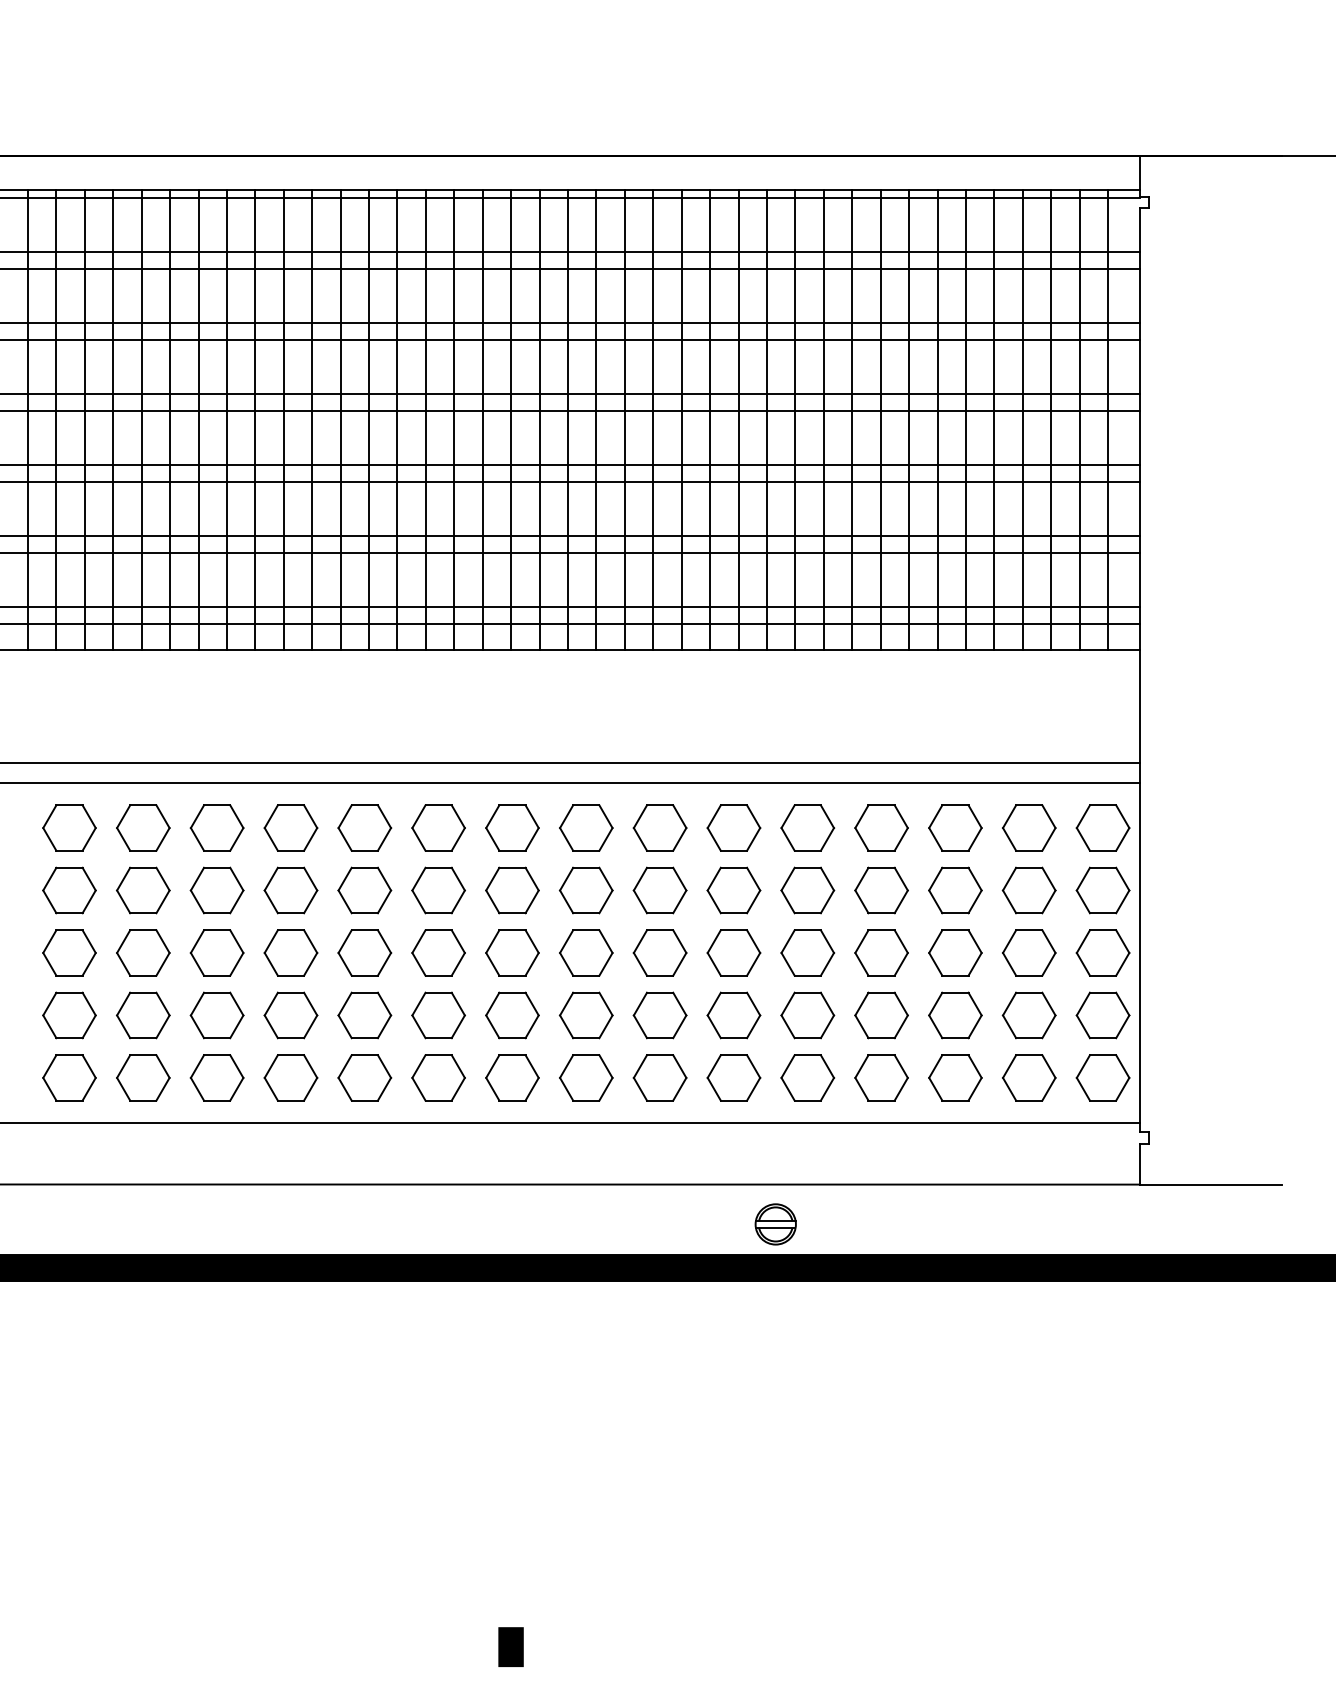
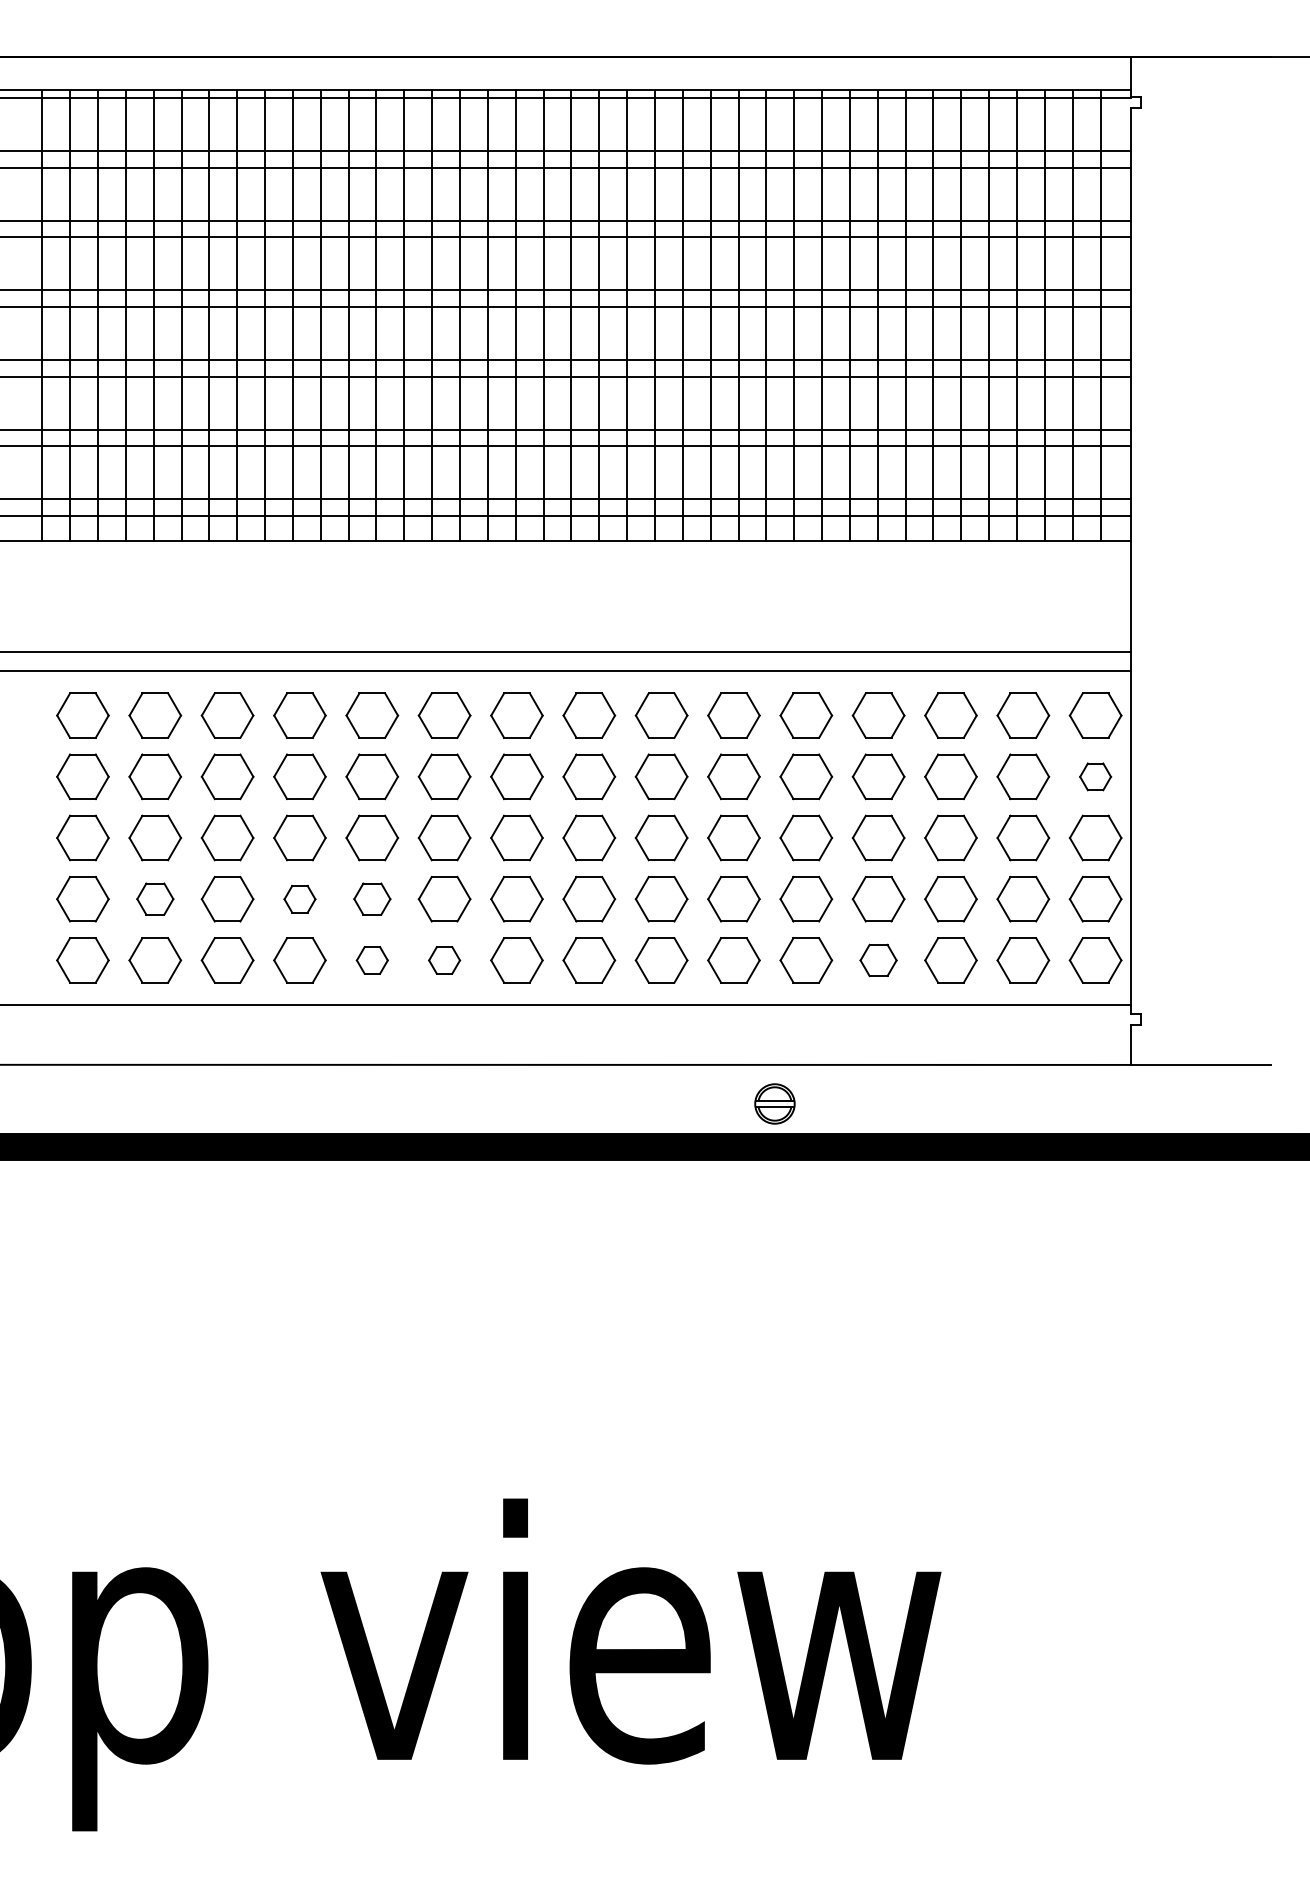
part: (1102, 890) -> (1095, 776), size x0.6
part: (143, 1014) -> (155, 898), size x0.7
part: (365, 1014) -> (372, 898), size x0.7
part: (290, 1015) -> (299, 899), size x0.6
part: (365, 1077) -> (372, 960), size x0.6
part: (438, 1077) -> (444, 960), size x0.6
part: (881, 1077) -> (878, 960), size x0.7

